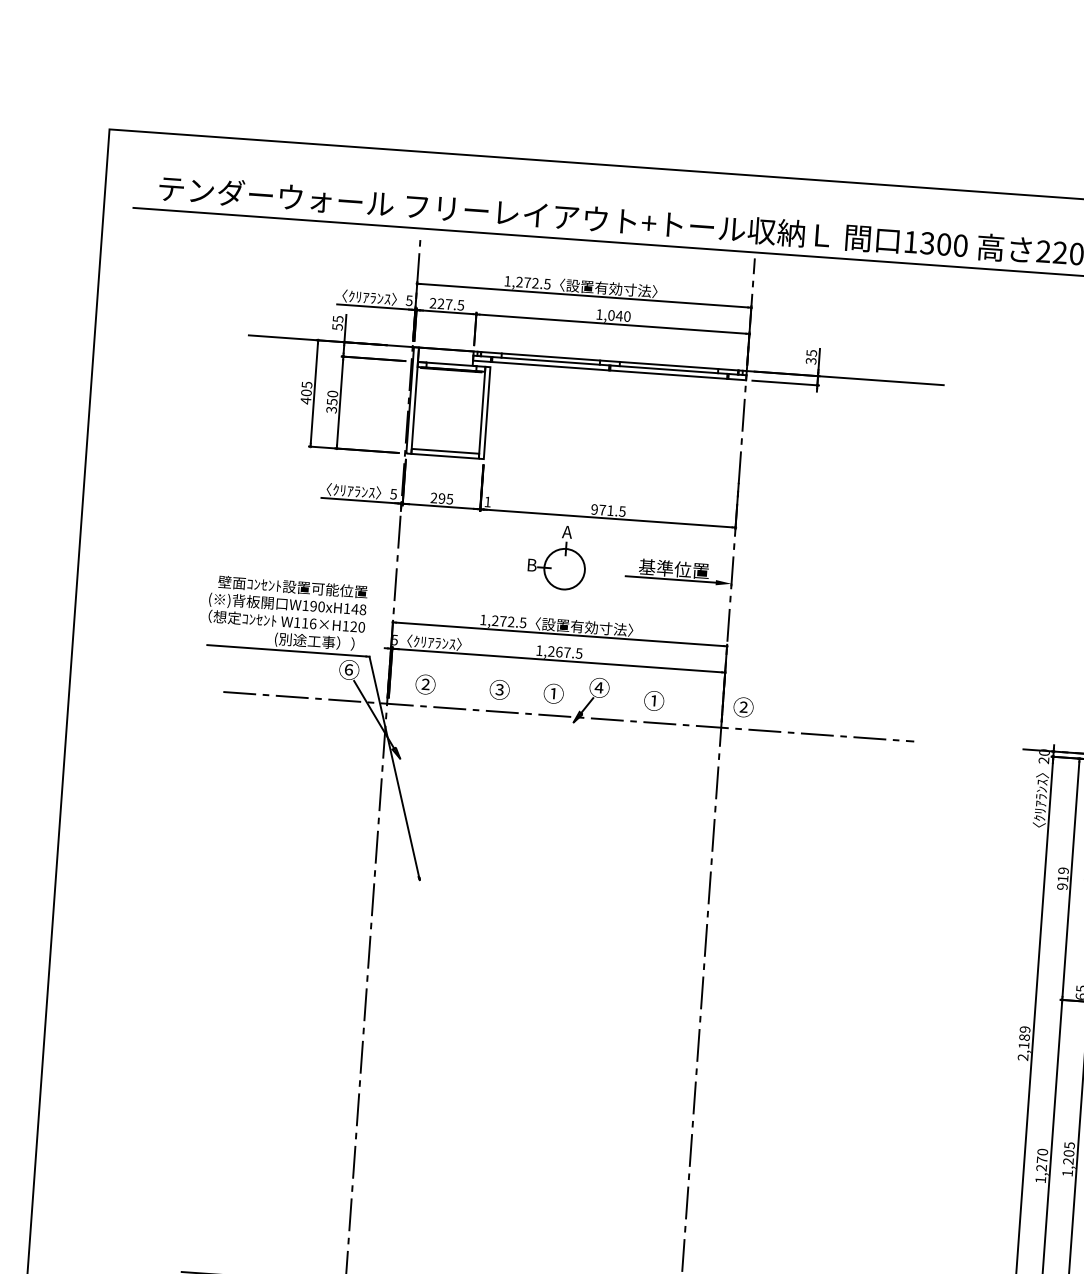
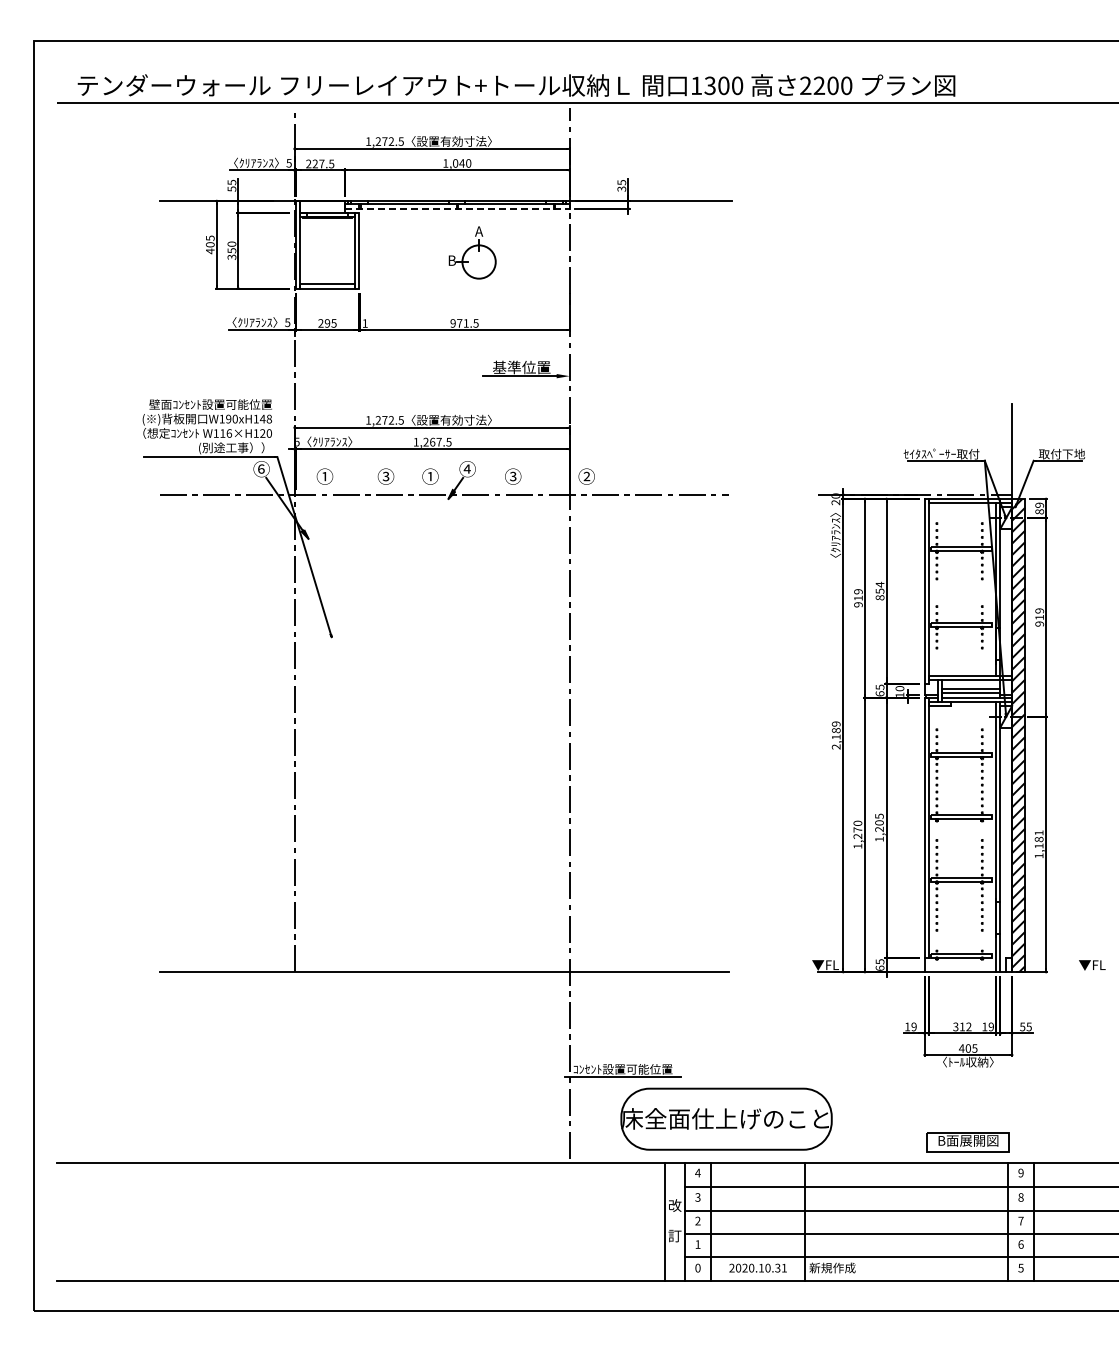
line: (609, 370) -> (457, 208), solid -> dashed
part: (557, 557) -> (472, 252), moved
text: (426, 684) -> (325, 476), ② -> ①
text: (654, 700) -> (513, 476), ① -> ③

